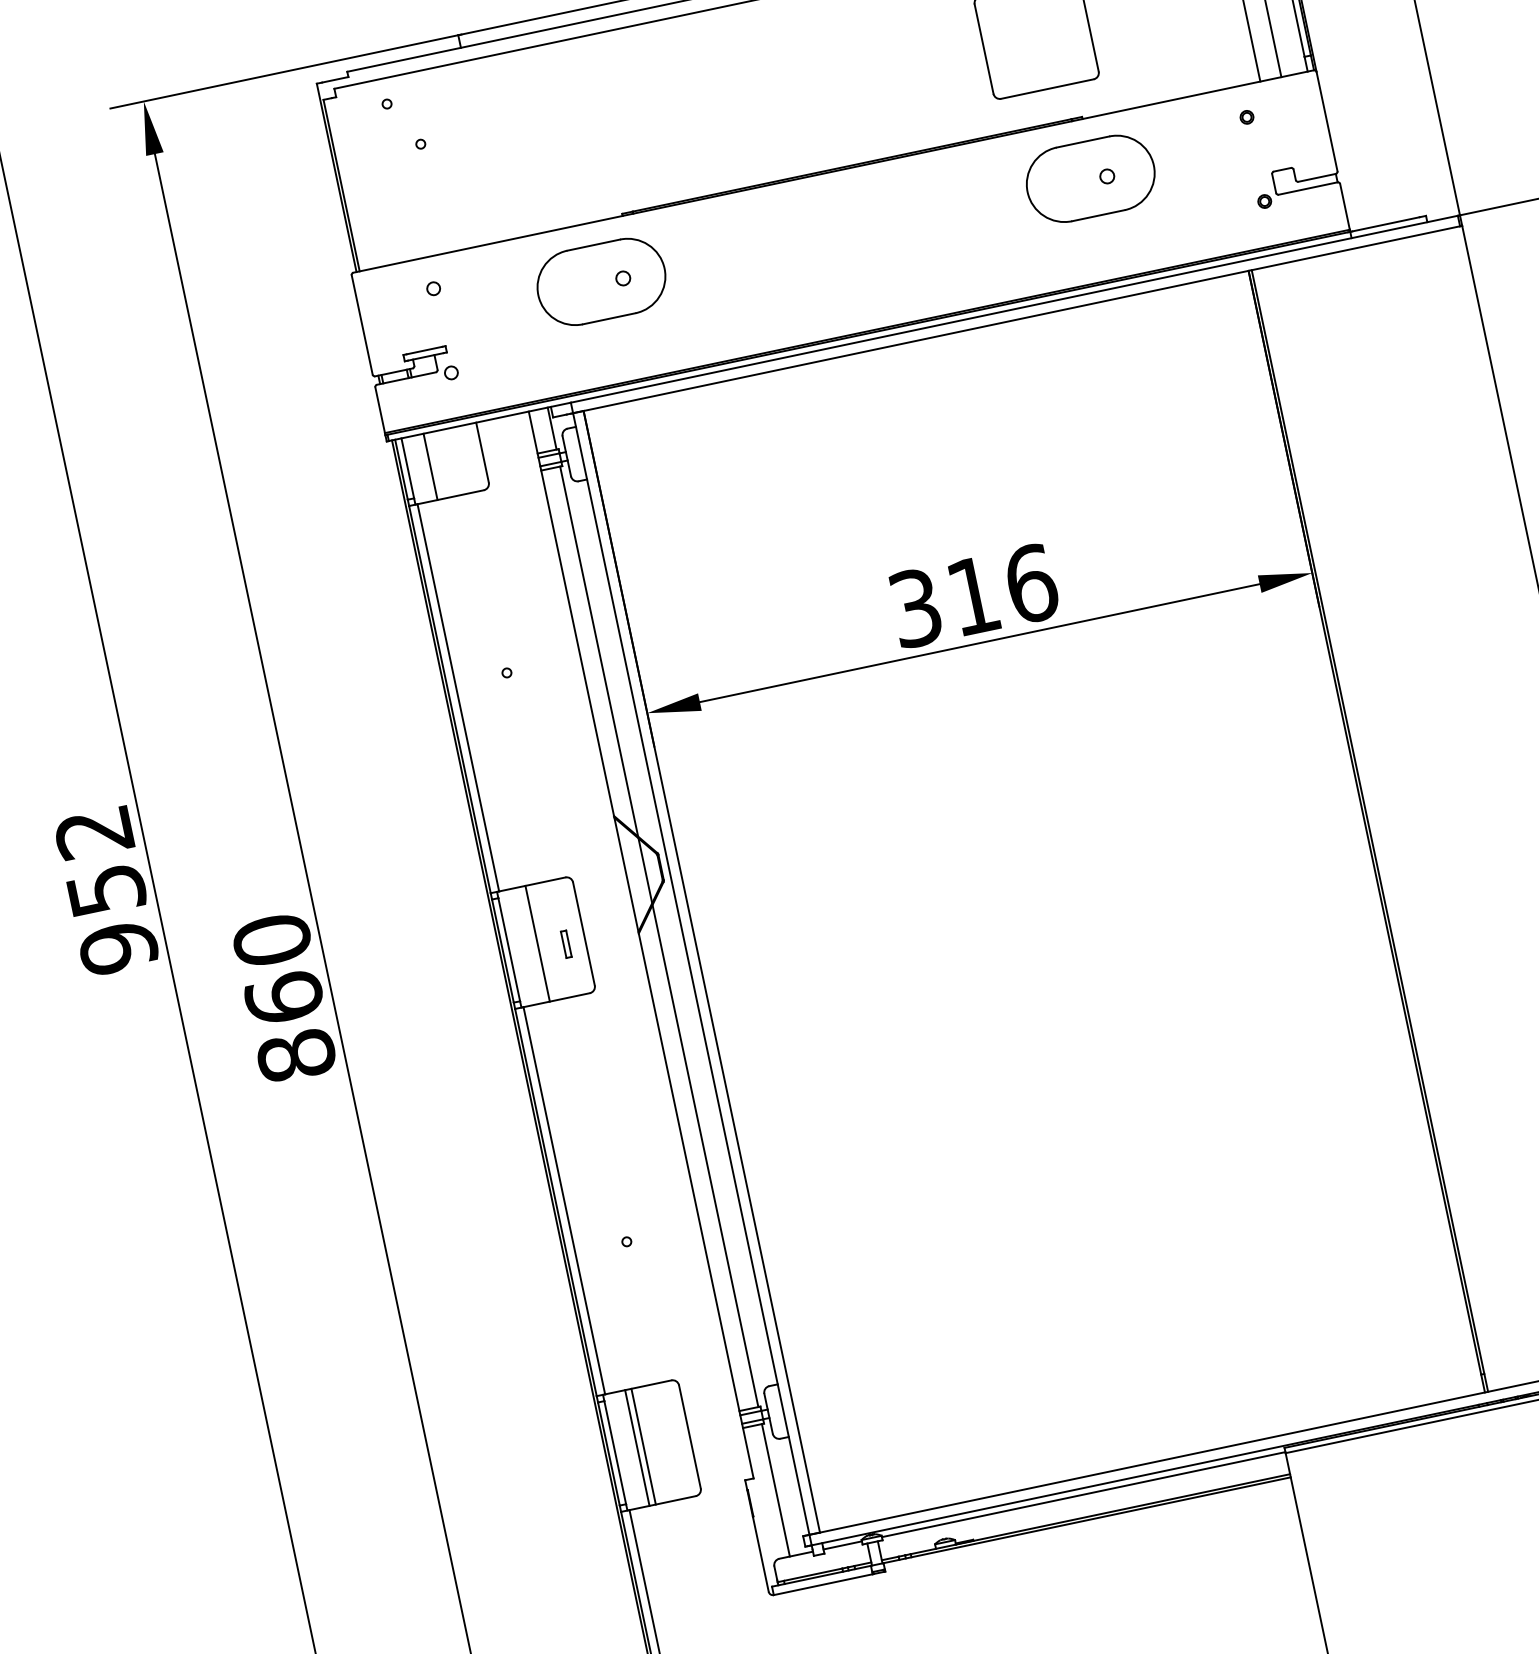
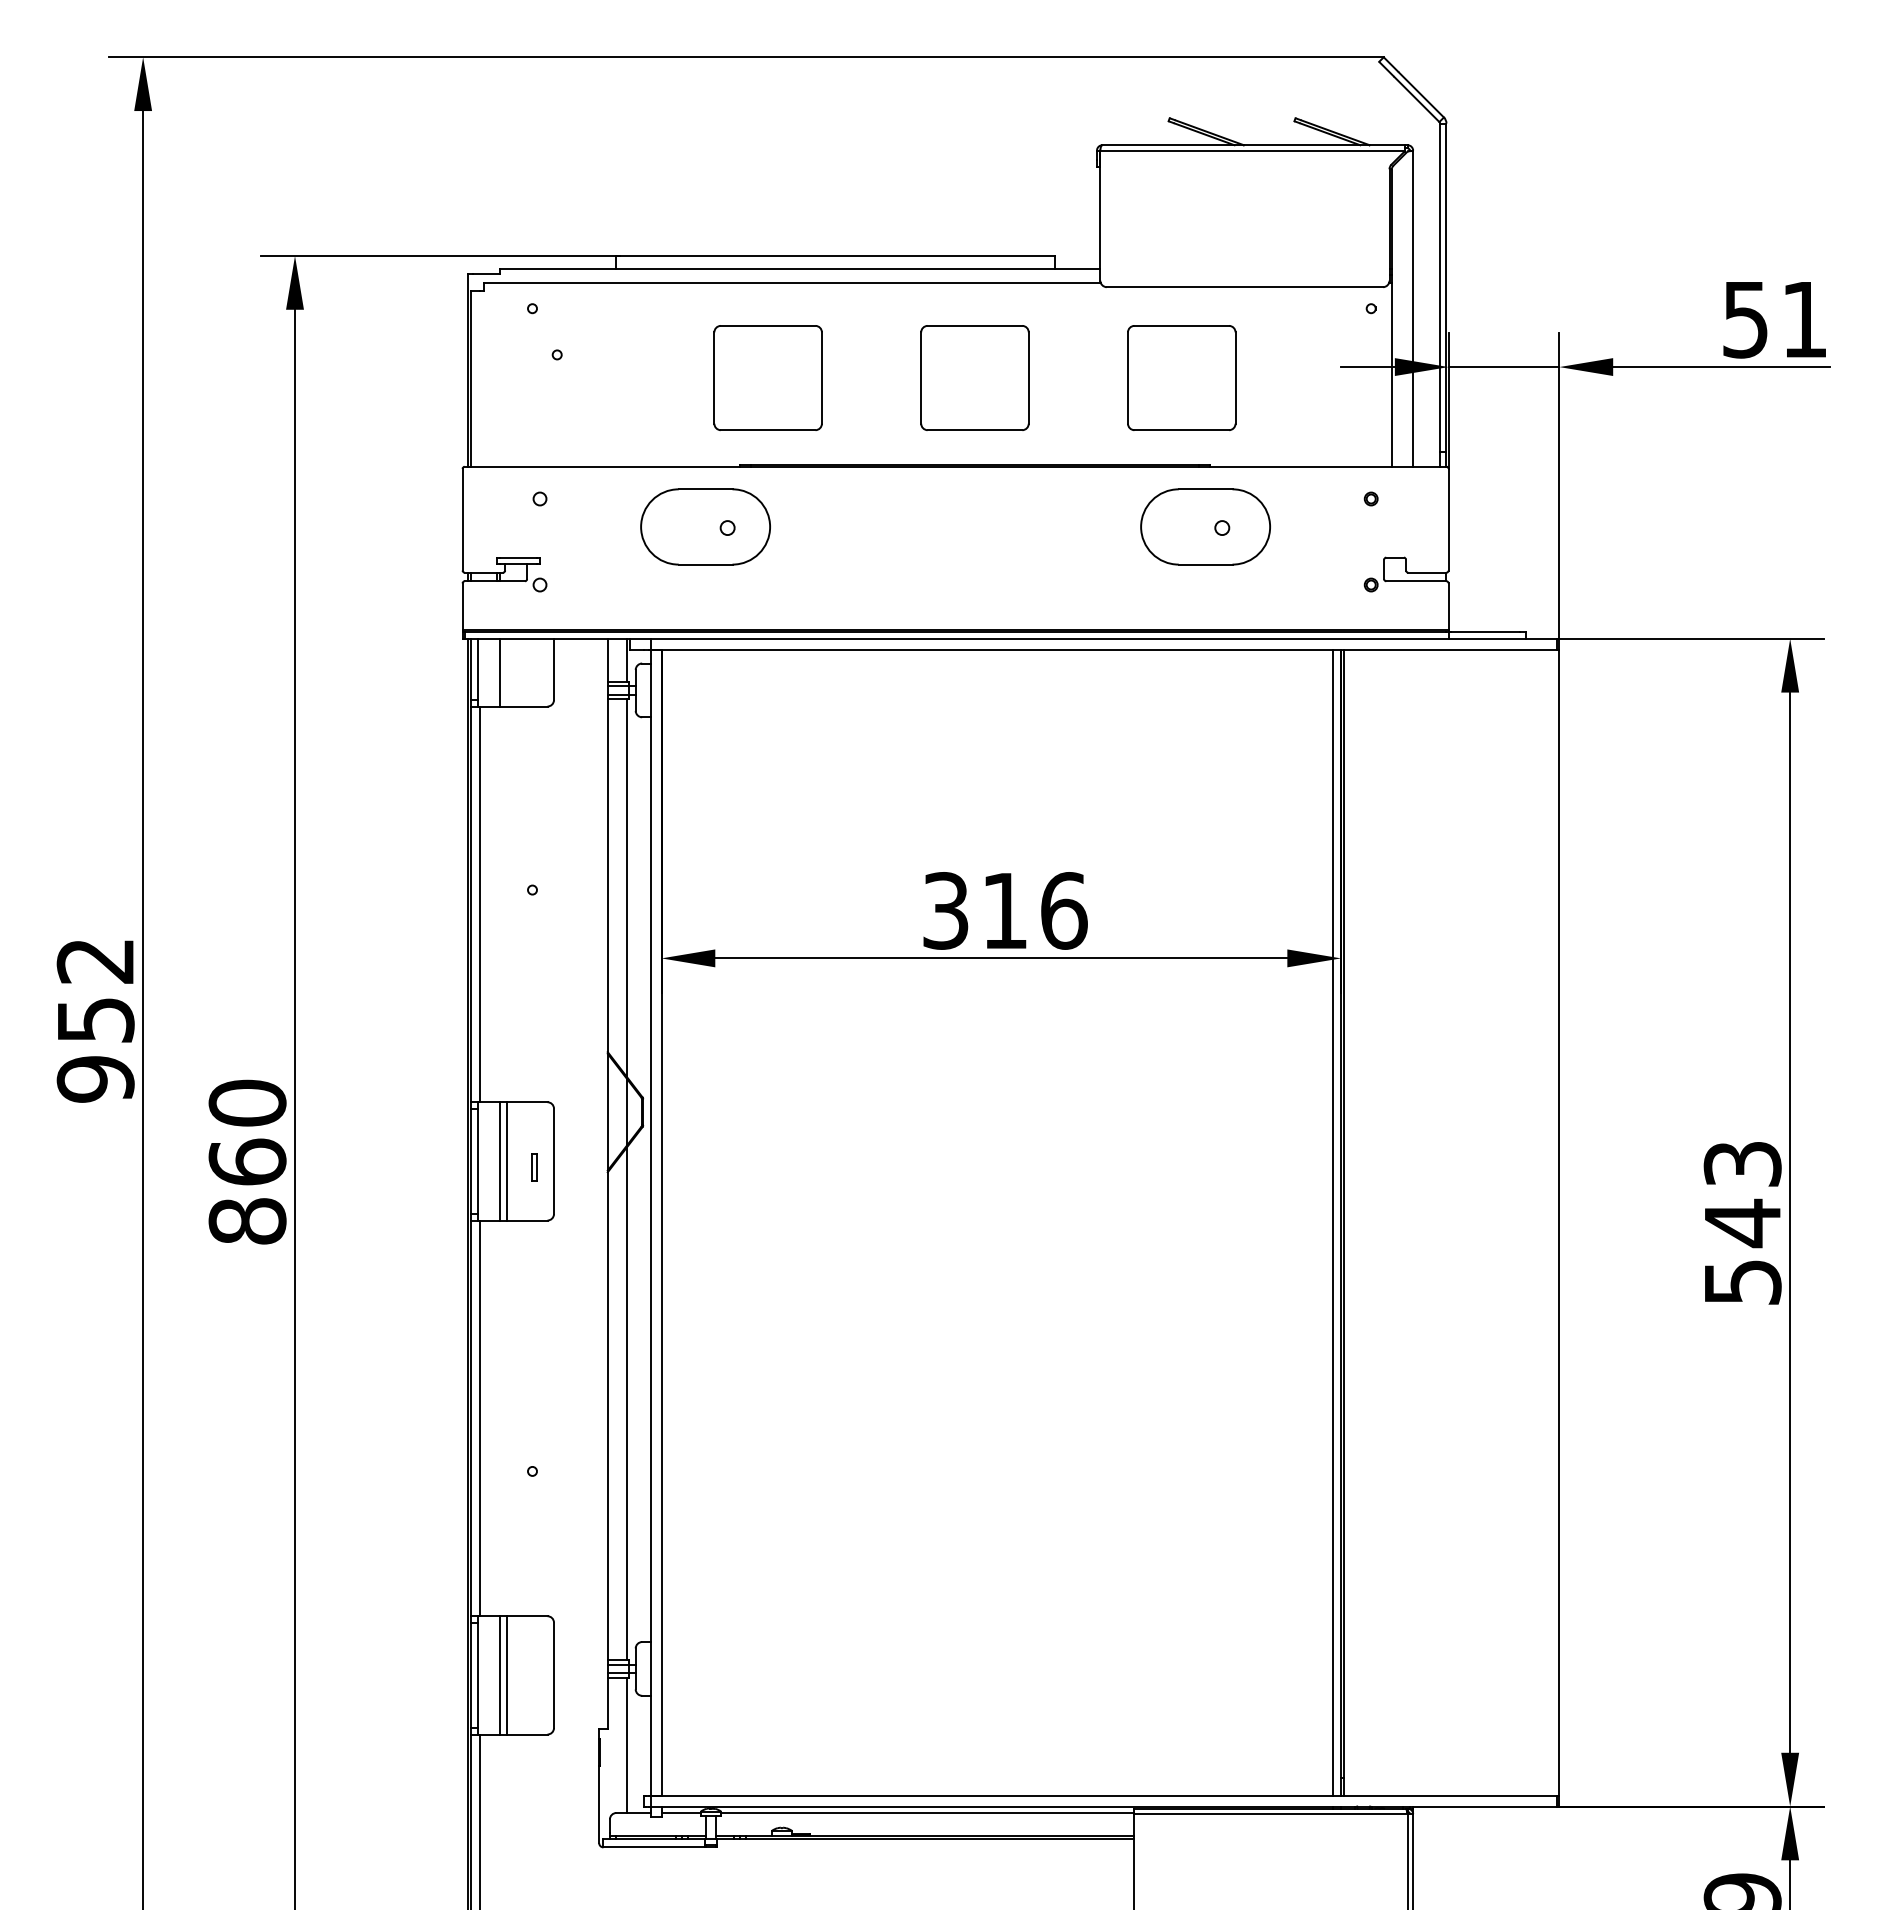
part: (833, 80) -> (974, 377), added
part: (631, 122) -> (767, 377), added
line: (1358, 833) -> (1332, 1222), added
line: (531, 945) -> (500, 1161), added

